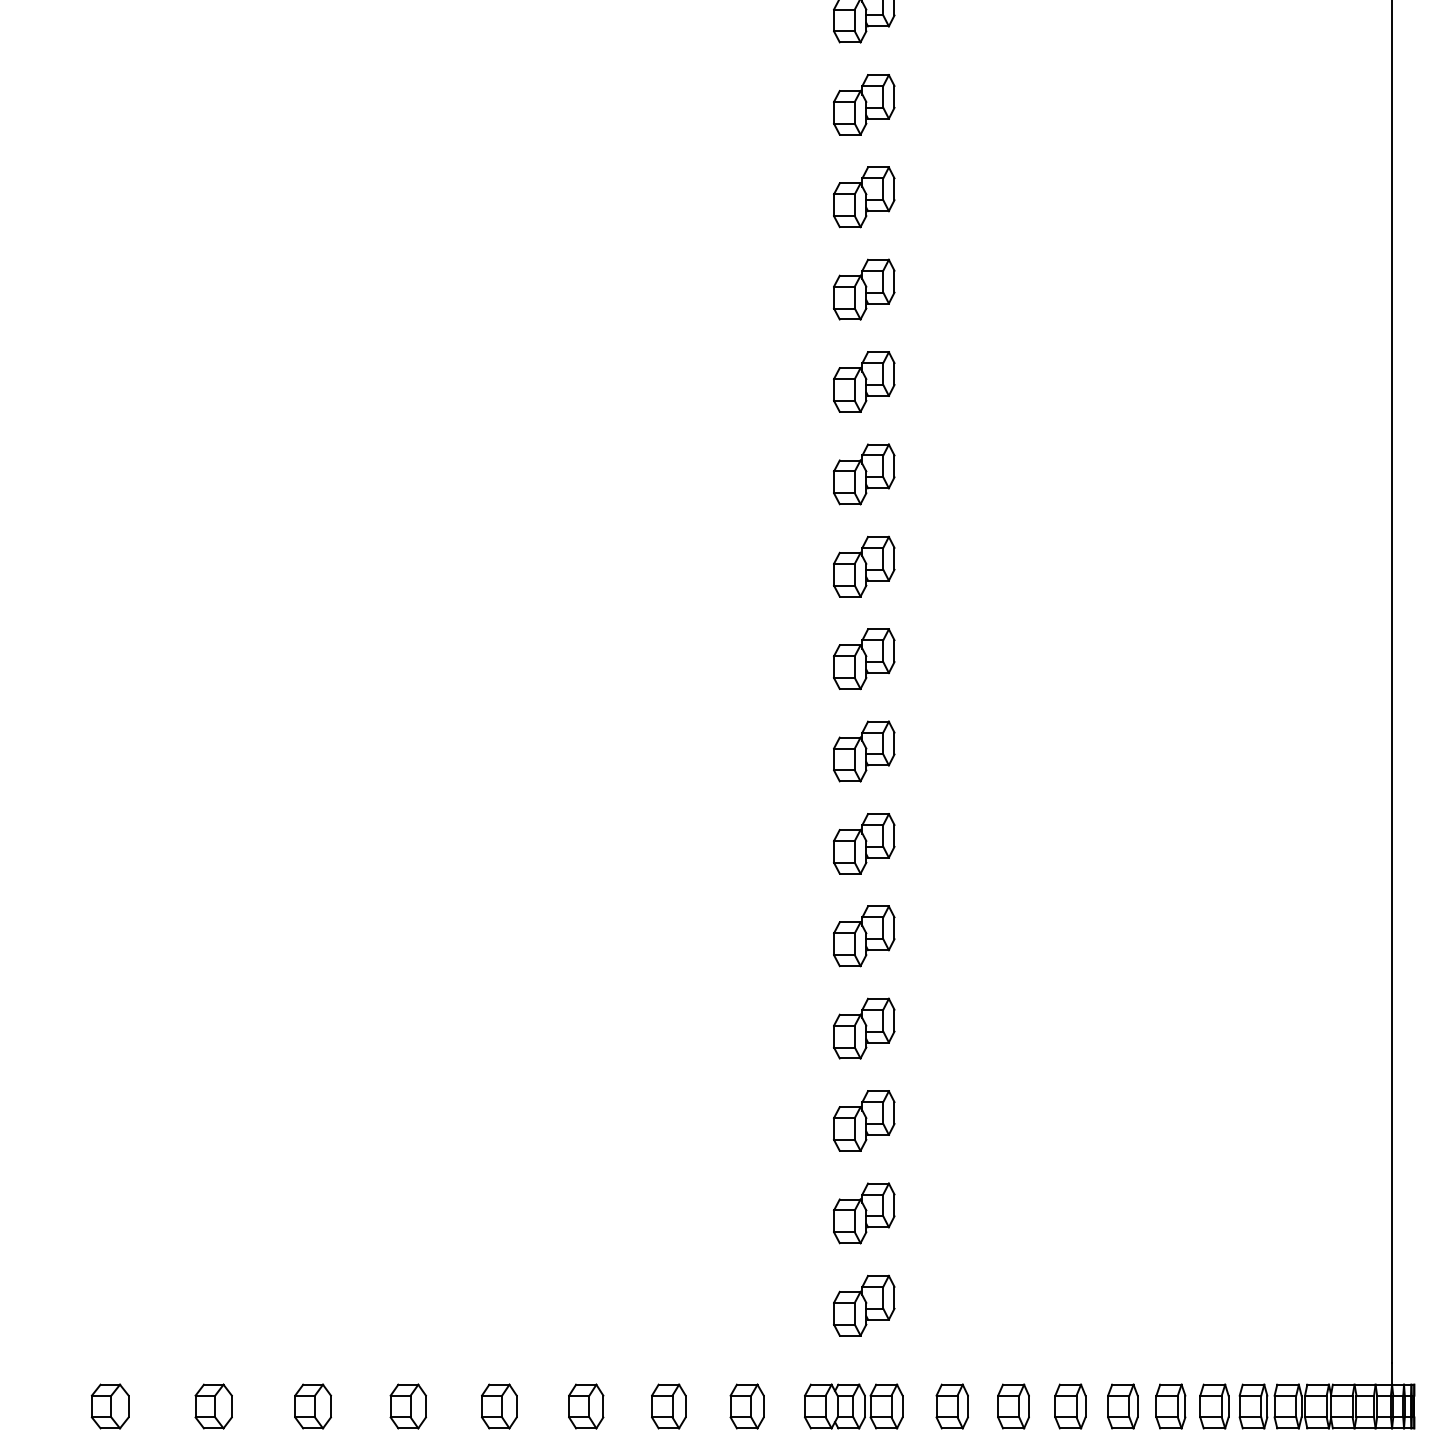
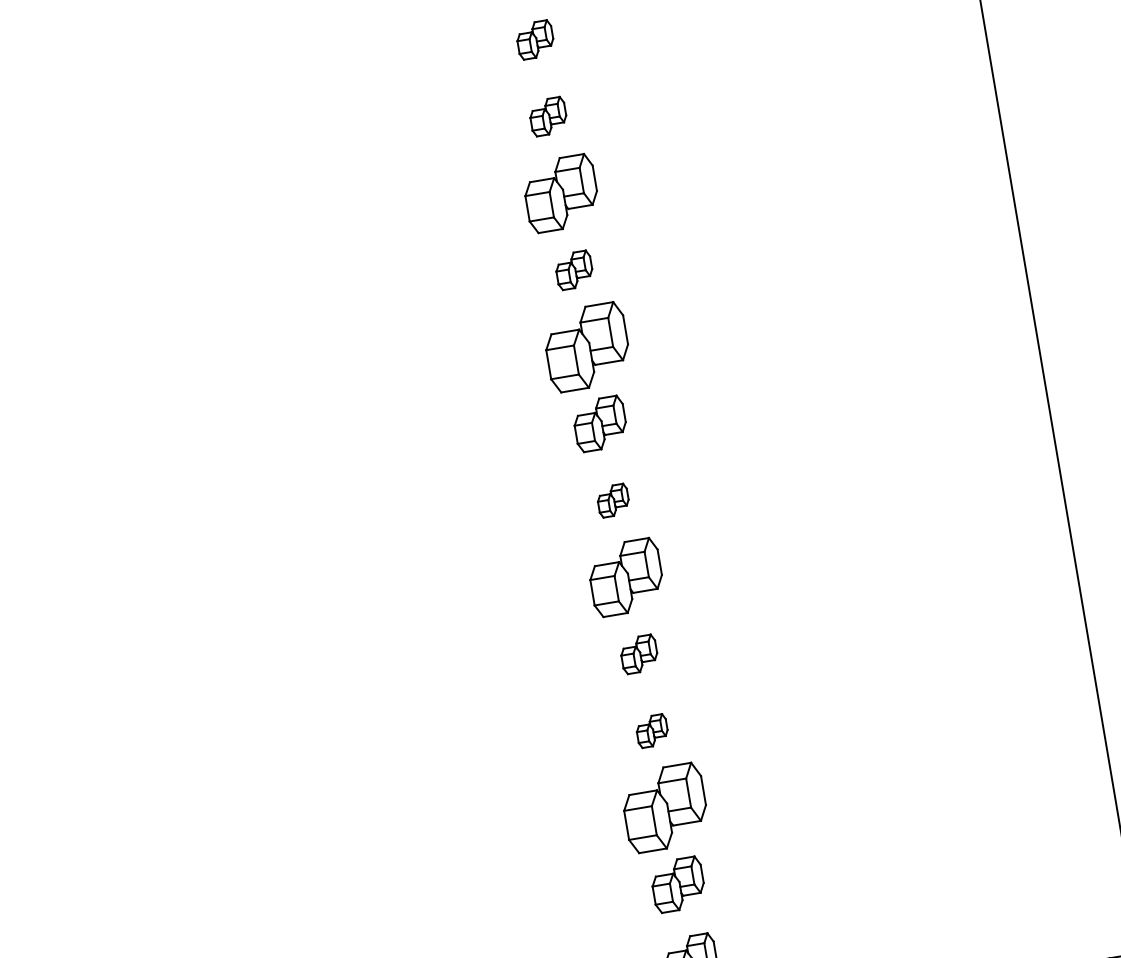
part: (864, 197) -> (535, 40), size x0.7
part: (864, 289) -> (548, 116), size x0.7
part: (864, 381) -> (561, 193), size x1.4
part: (864, 474) -> (574, 270), size x0.7
part: (864, 566) -> (587, 346), size x1.6
part: (864, 751) -> (613, 500), size x0.6
part: (864, 843) -> (626, 577), size x1.4
part: (864, 936) -> (639, 654), size x0.7
part: (864, 1028) -> (652, 731), size x0.6
part: (864, 1120) -> (665, 807), size x1.6

